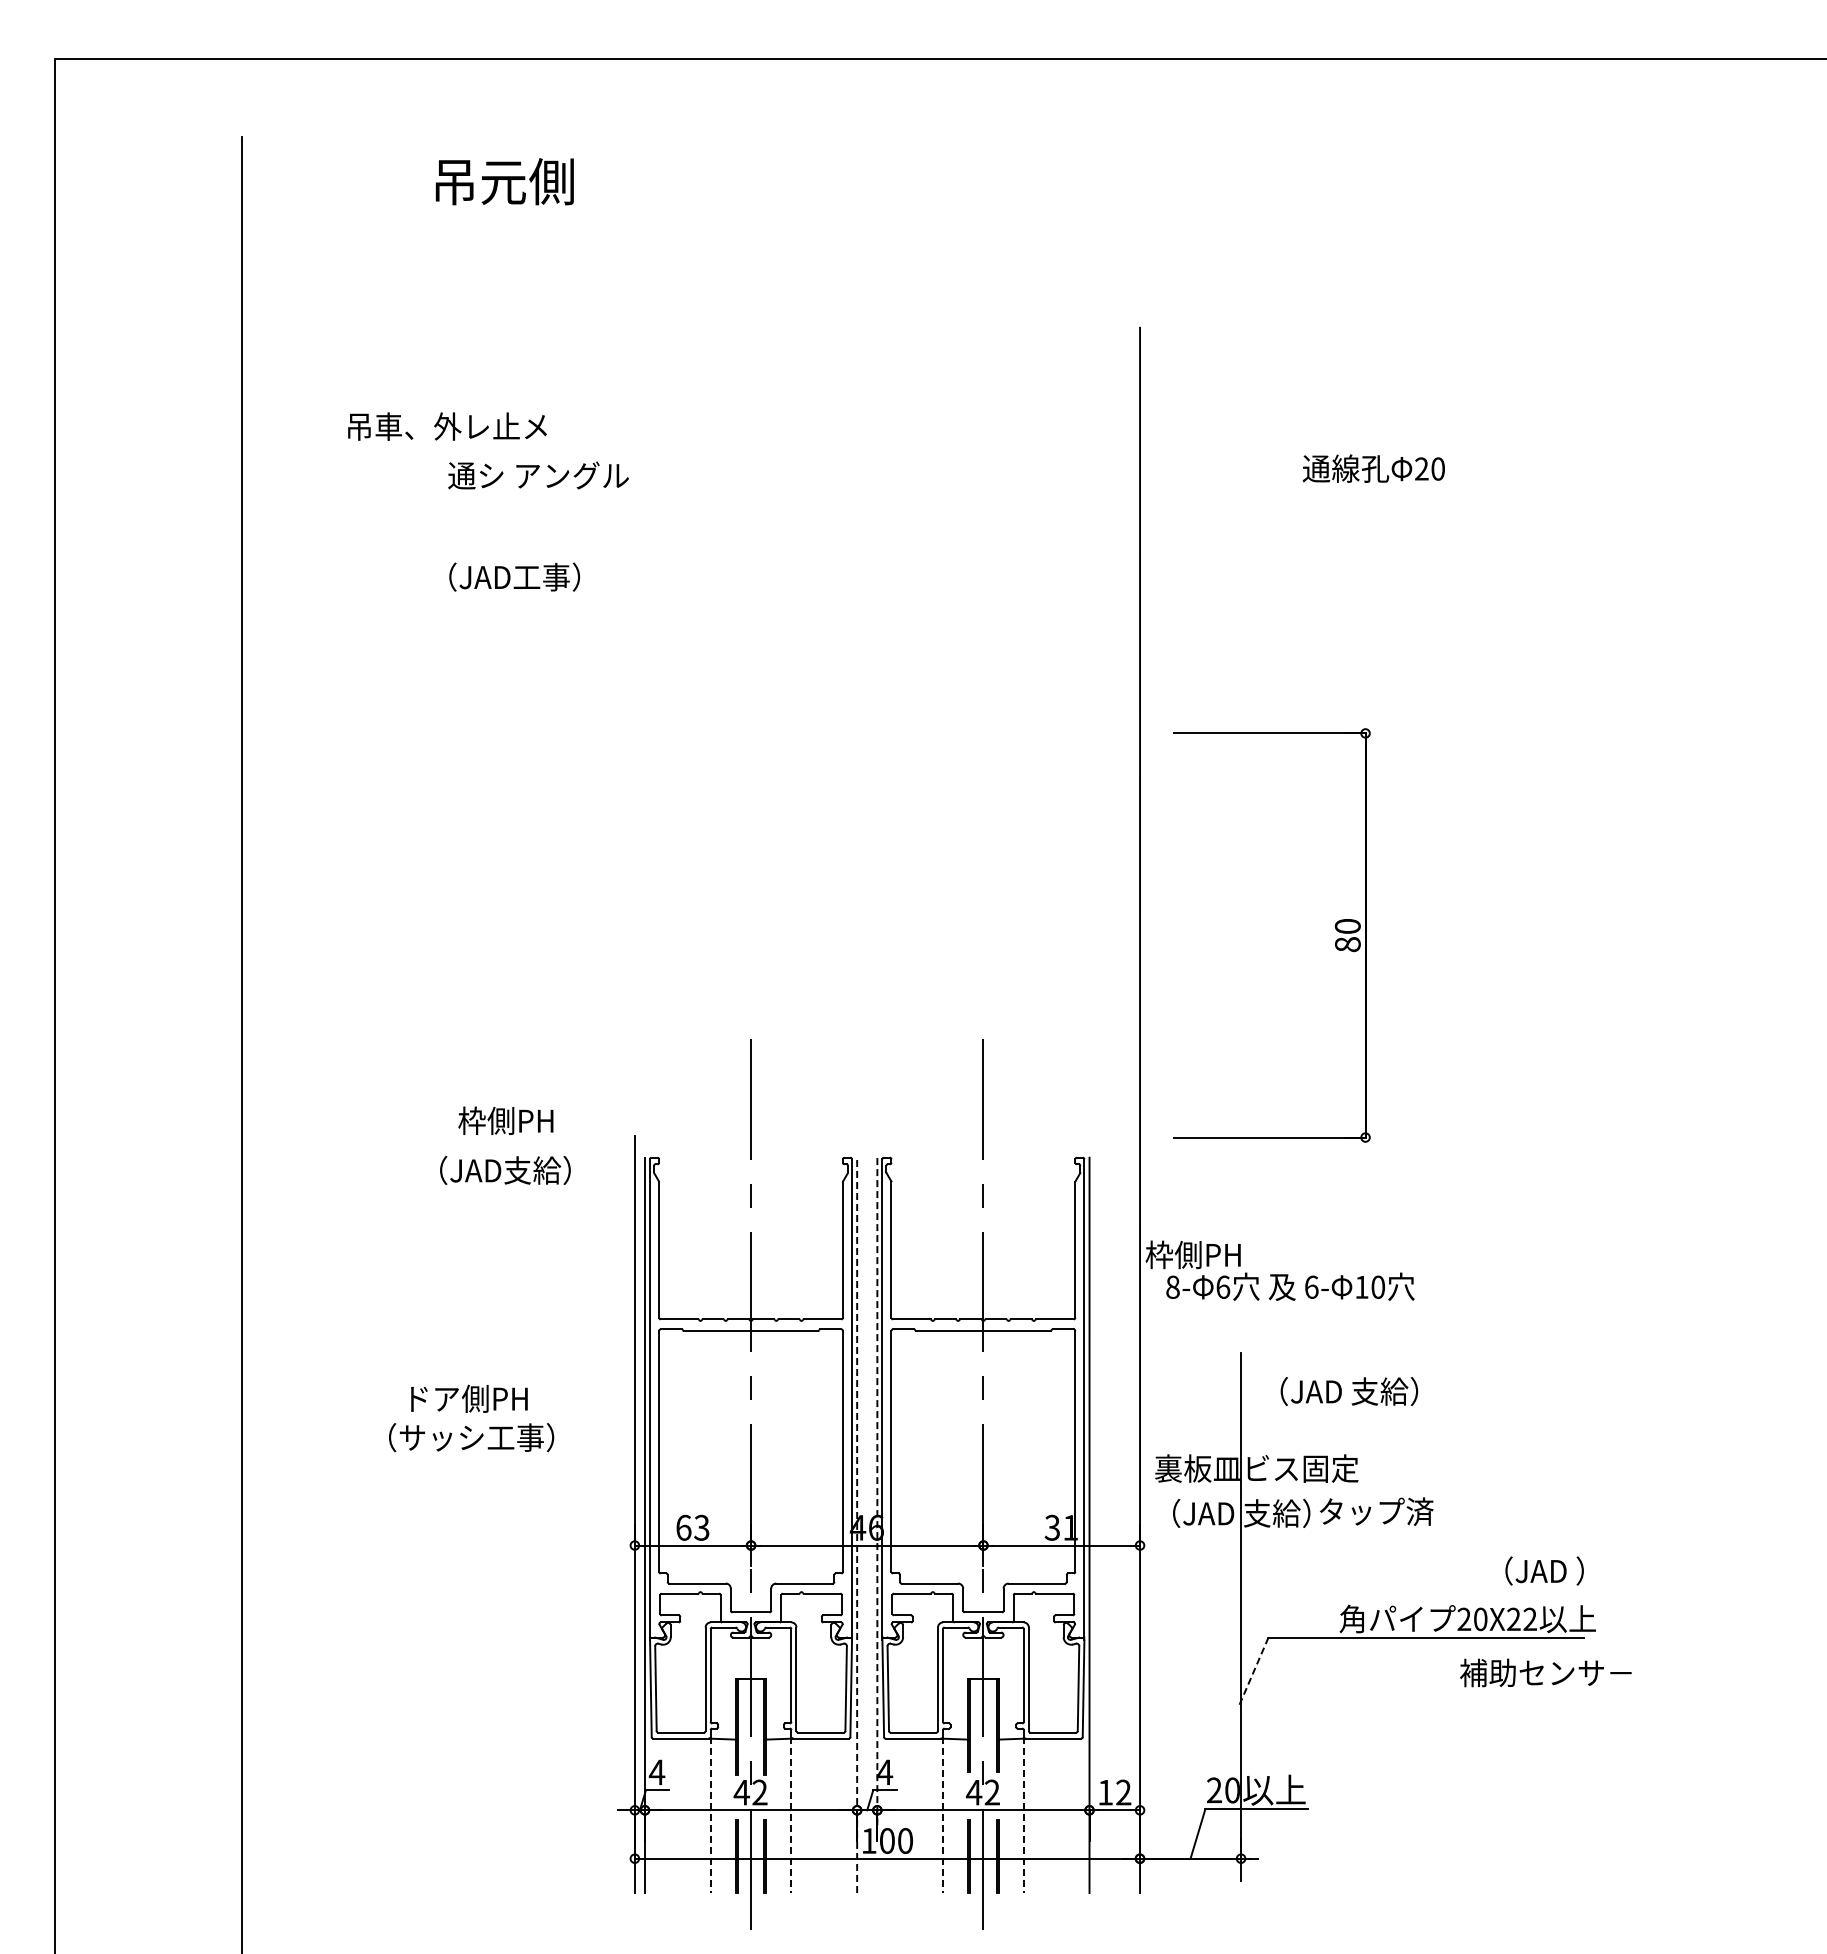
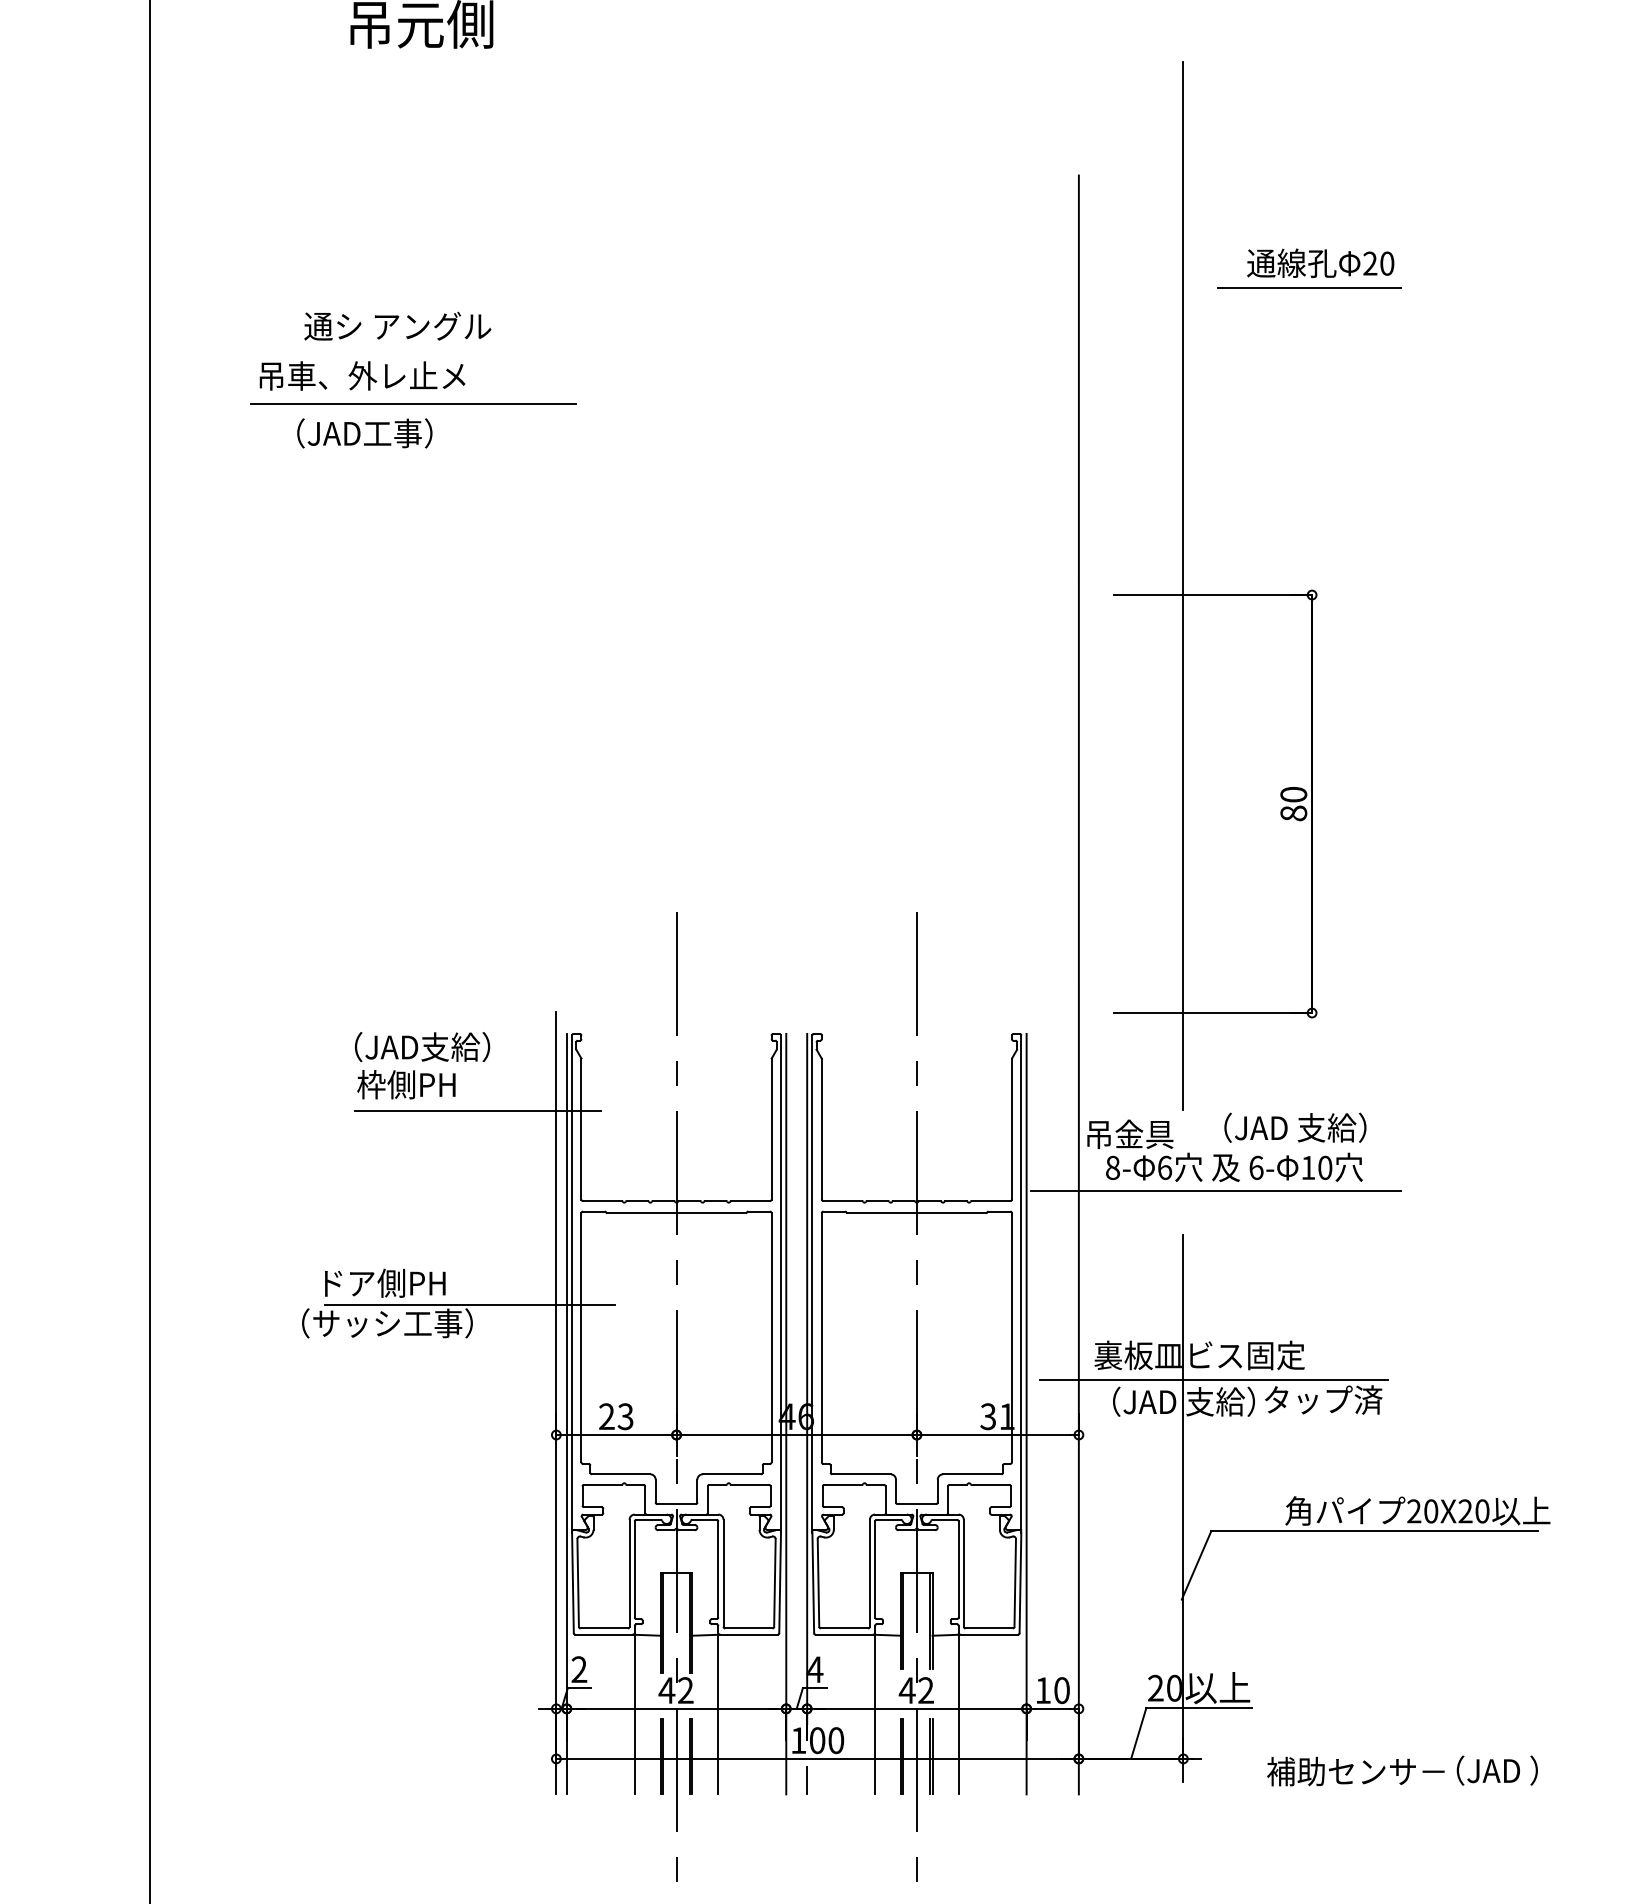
text: (447, 426) -> (362, 375), moved
line: (1362, 436) -> (1308, 287), added
text: (1373, 468) -> (1320, 263), moved
text: (538, 475) -> (397, 326), moved
line: (496, 549) -> (413, 404), added
text: (514, 576) -> (364, 432), moved
line: (1241, 724) -> (1183, 585), added
text: (505, 1120) -> (406, 1084), moved
line: (558, 1231) -> (477, 1110), added
text: (1192, 1254) -> (1133, 1133), 枠側PH -> 吊金具
line: (1272, 1309) -> (1215, 1190), added
text: (1349, 1391) -> (1295, 1127), moved
line: (550, 1420) -> (469, 1305), added
line: (877, 1491) -> (807, 1379), dashed -> solid
line: (1270, 1492) -> (1213, 1380), added
line: (857, 1525) -> (786, 1414), dashed -> solid
text: (683, 1527) -> (606, 1416), 63 -> 23
text: (1544, 1570) -> (1497, 1770), moved
text: (1529, 1619) -> (1481, 1511), 20X22 -> 20X20
line: (1254, 1671) -> (1197, 1565), dashed -> solid
text: (1545, 1672) -> (1355, 1771), moved
text: (656, 1771) -> (578, 1668), 4 -> 2
text: (1123, 1792) -> (1061, 1690), 12 -> 10
line: (710, 1815) -> (634, 1714), dashed -> solid
line: (791, 1815) -> (718, 1714), dashed -> solid
line: (943, 1815) -> (875, 1714), dashed -> solid
line: (1023, 1815) -> (958, 1714), dashed -> solid
line: (877, 1879) -> (807, 1780), added

